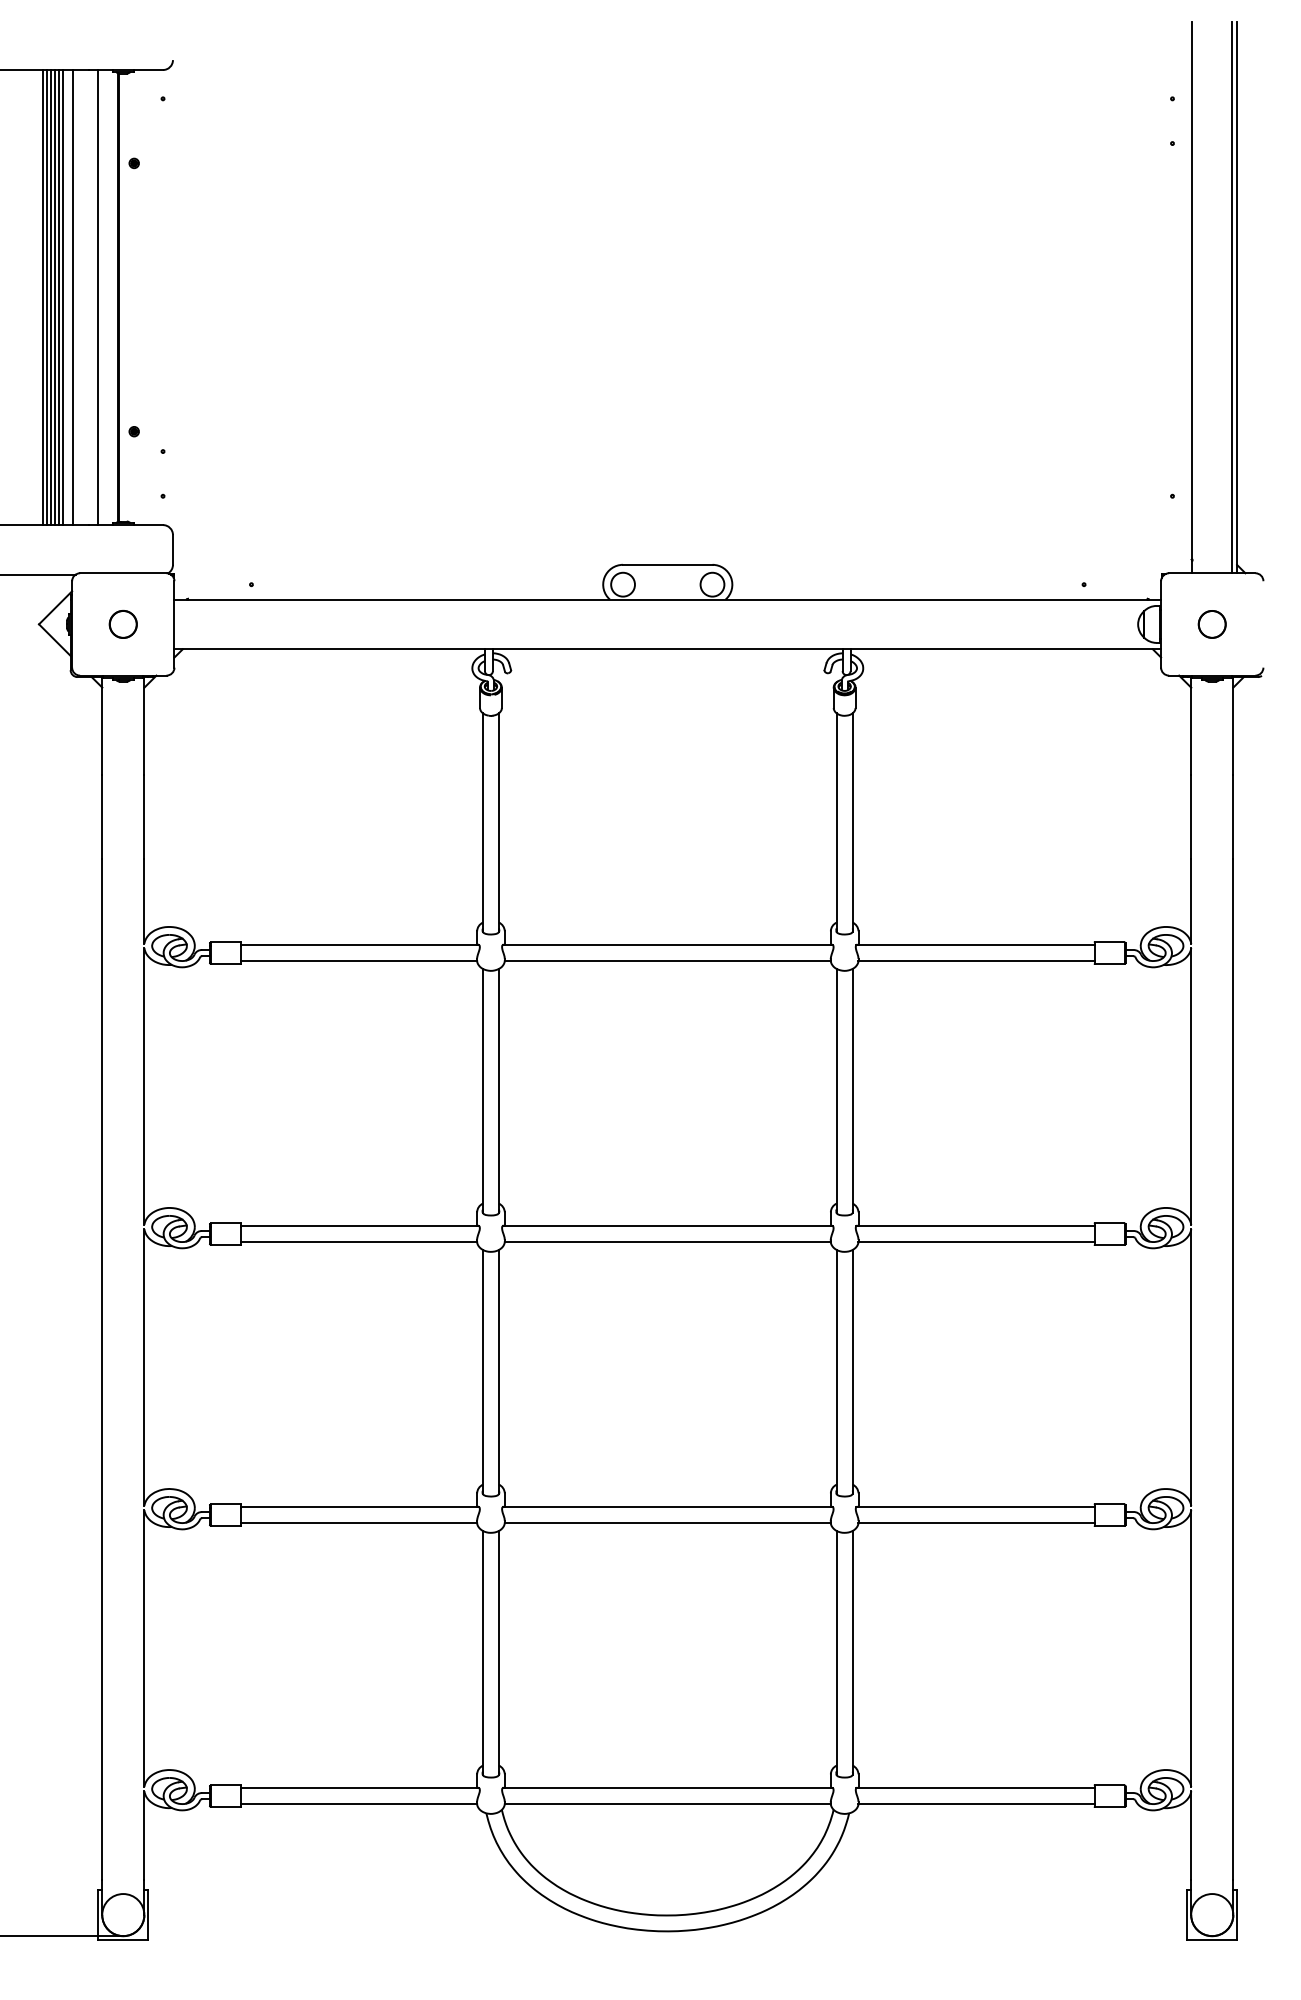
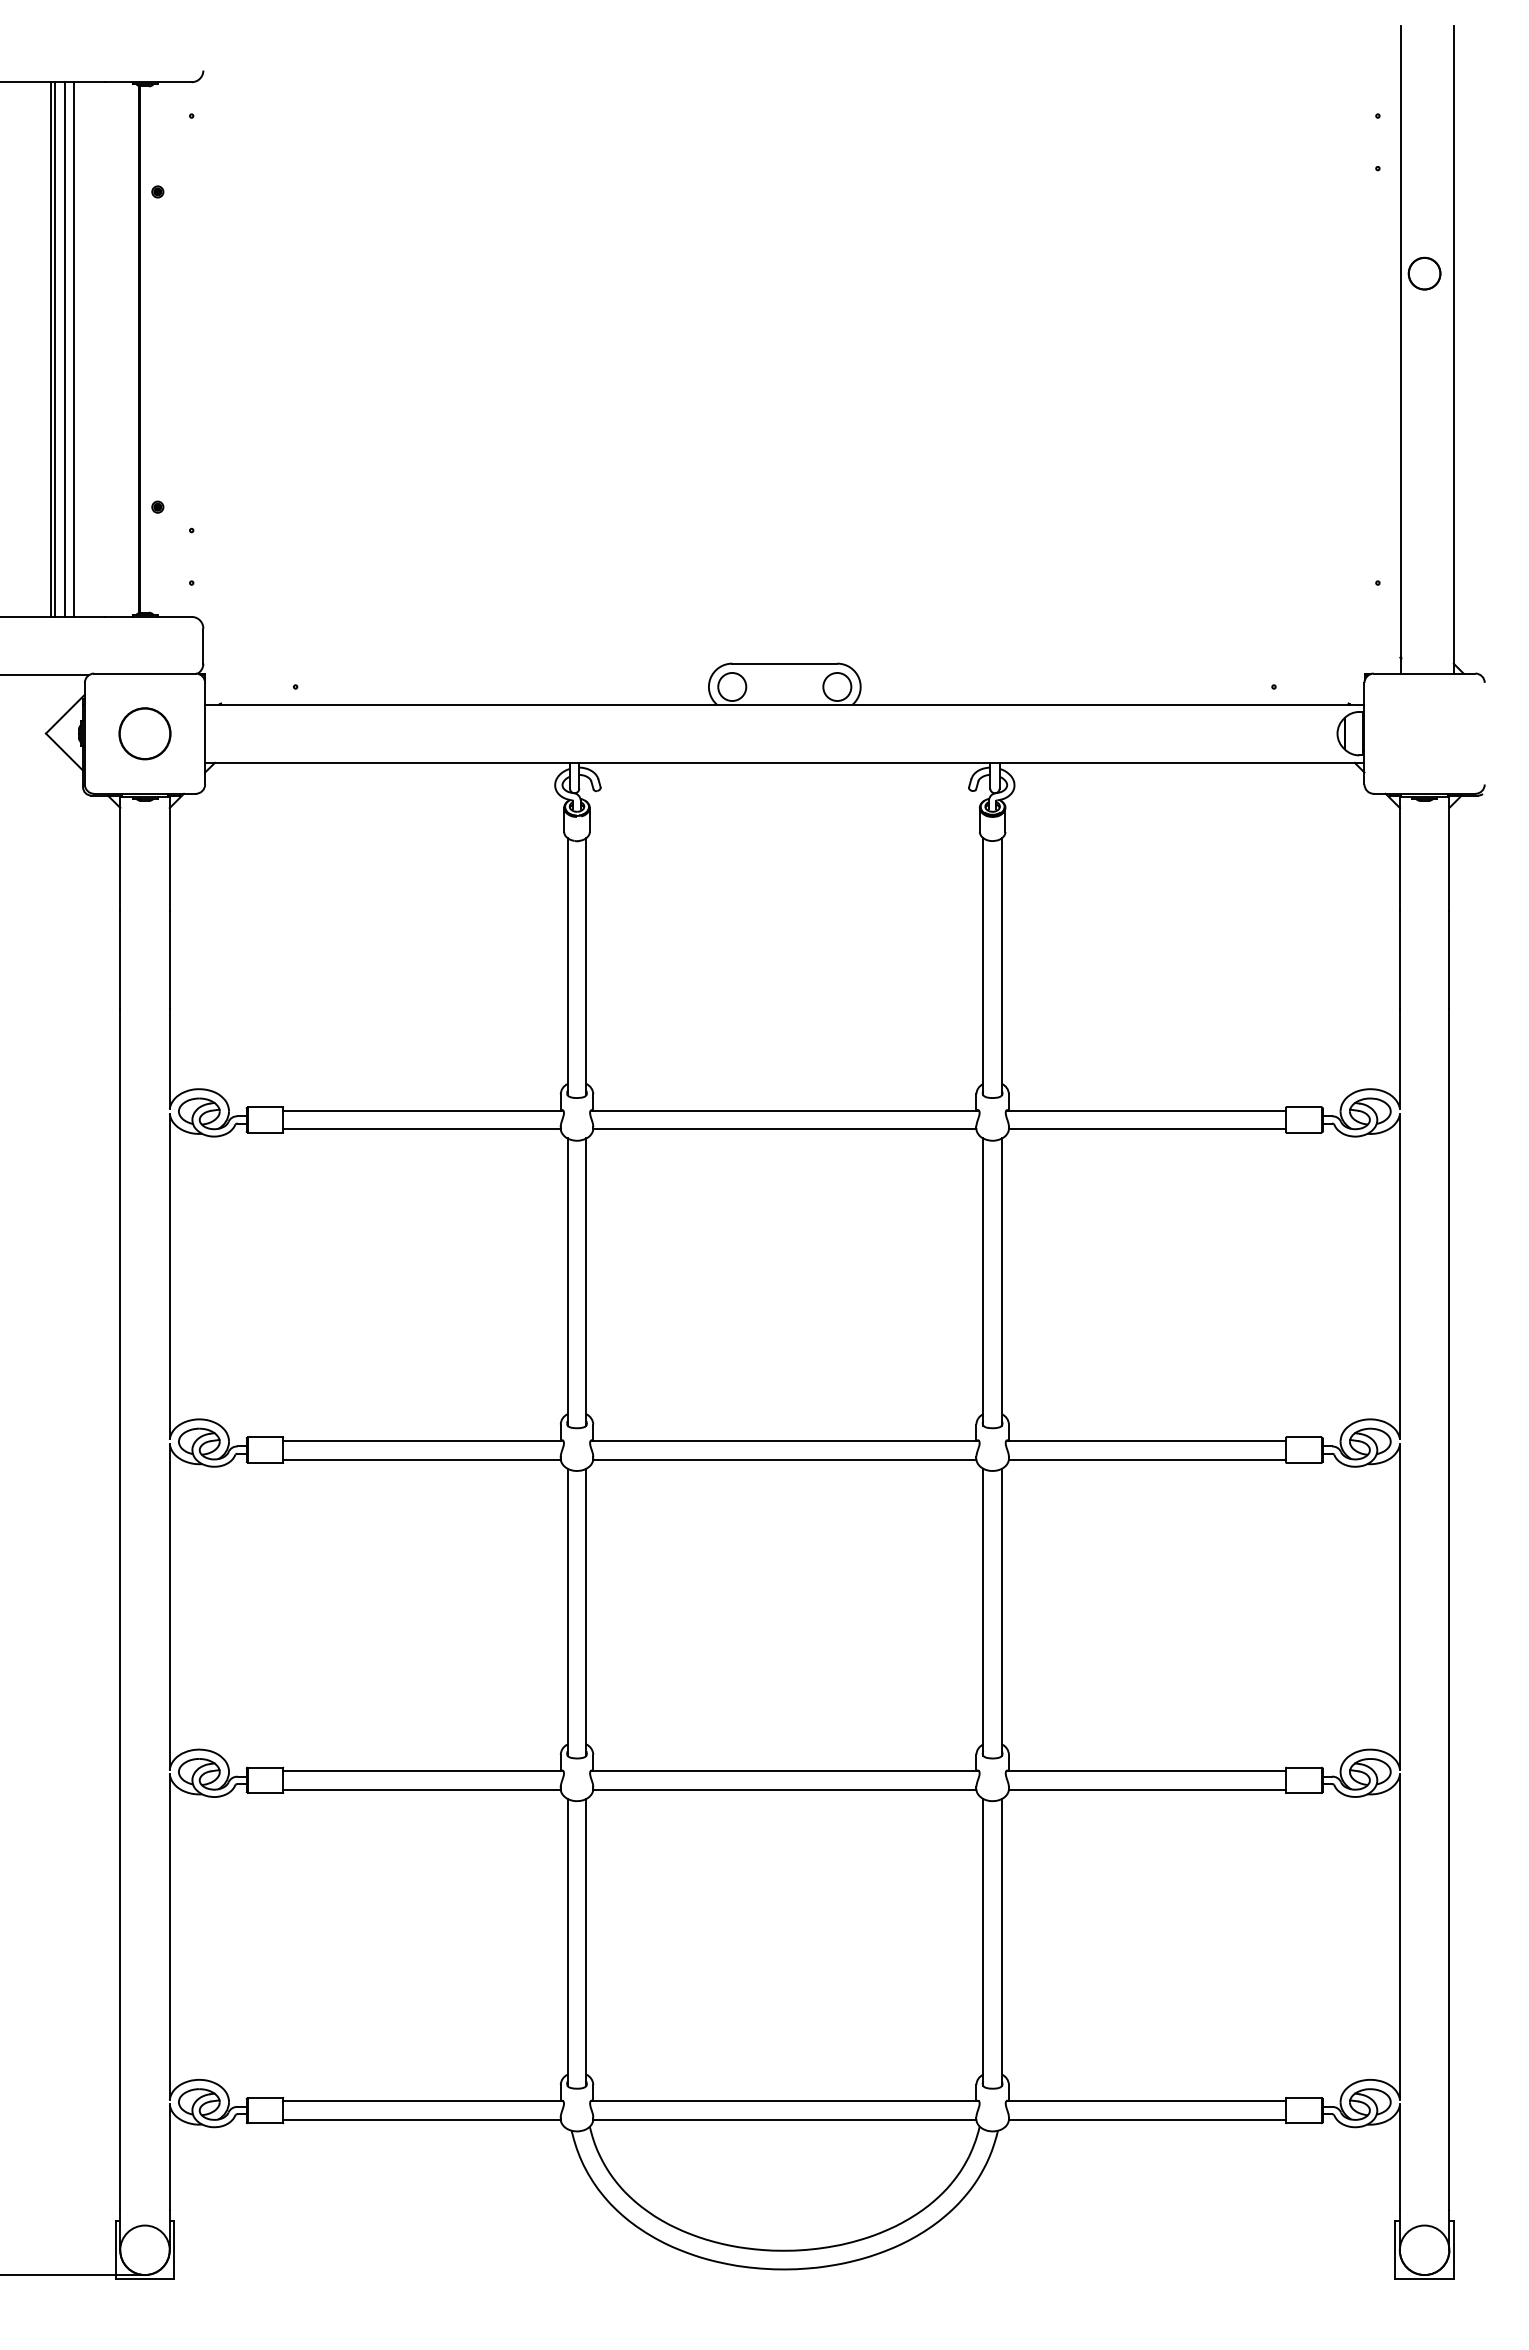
line: (50, 297) -> (59, 349), removed
line: (59, 297) -> (69, 349), removed
line: (72, 297) -> (85, 349), removed
line: (98, 297) -> (115, 349), removed
line: (1231, 297) -> (1447, 349), removed
part: (122, 624) -> (144, 733), size x1.6
part: (1212, 624) -> (1424, 273), moved

